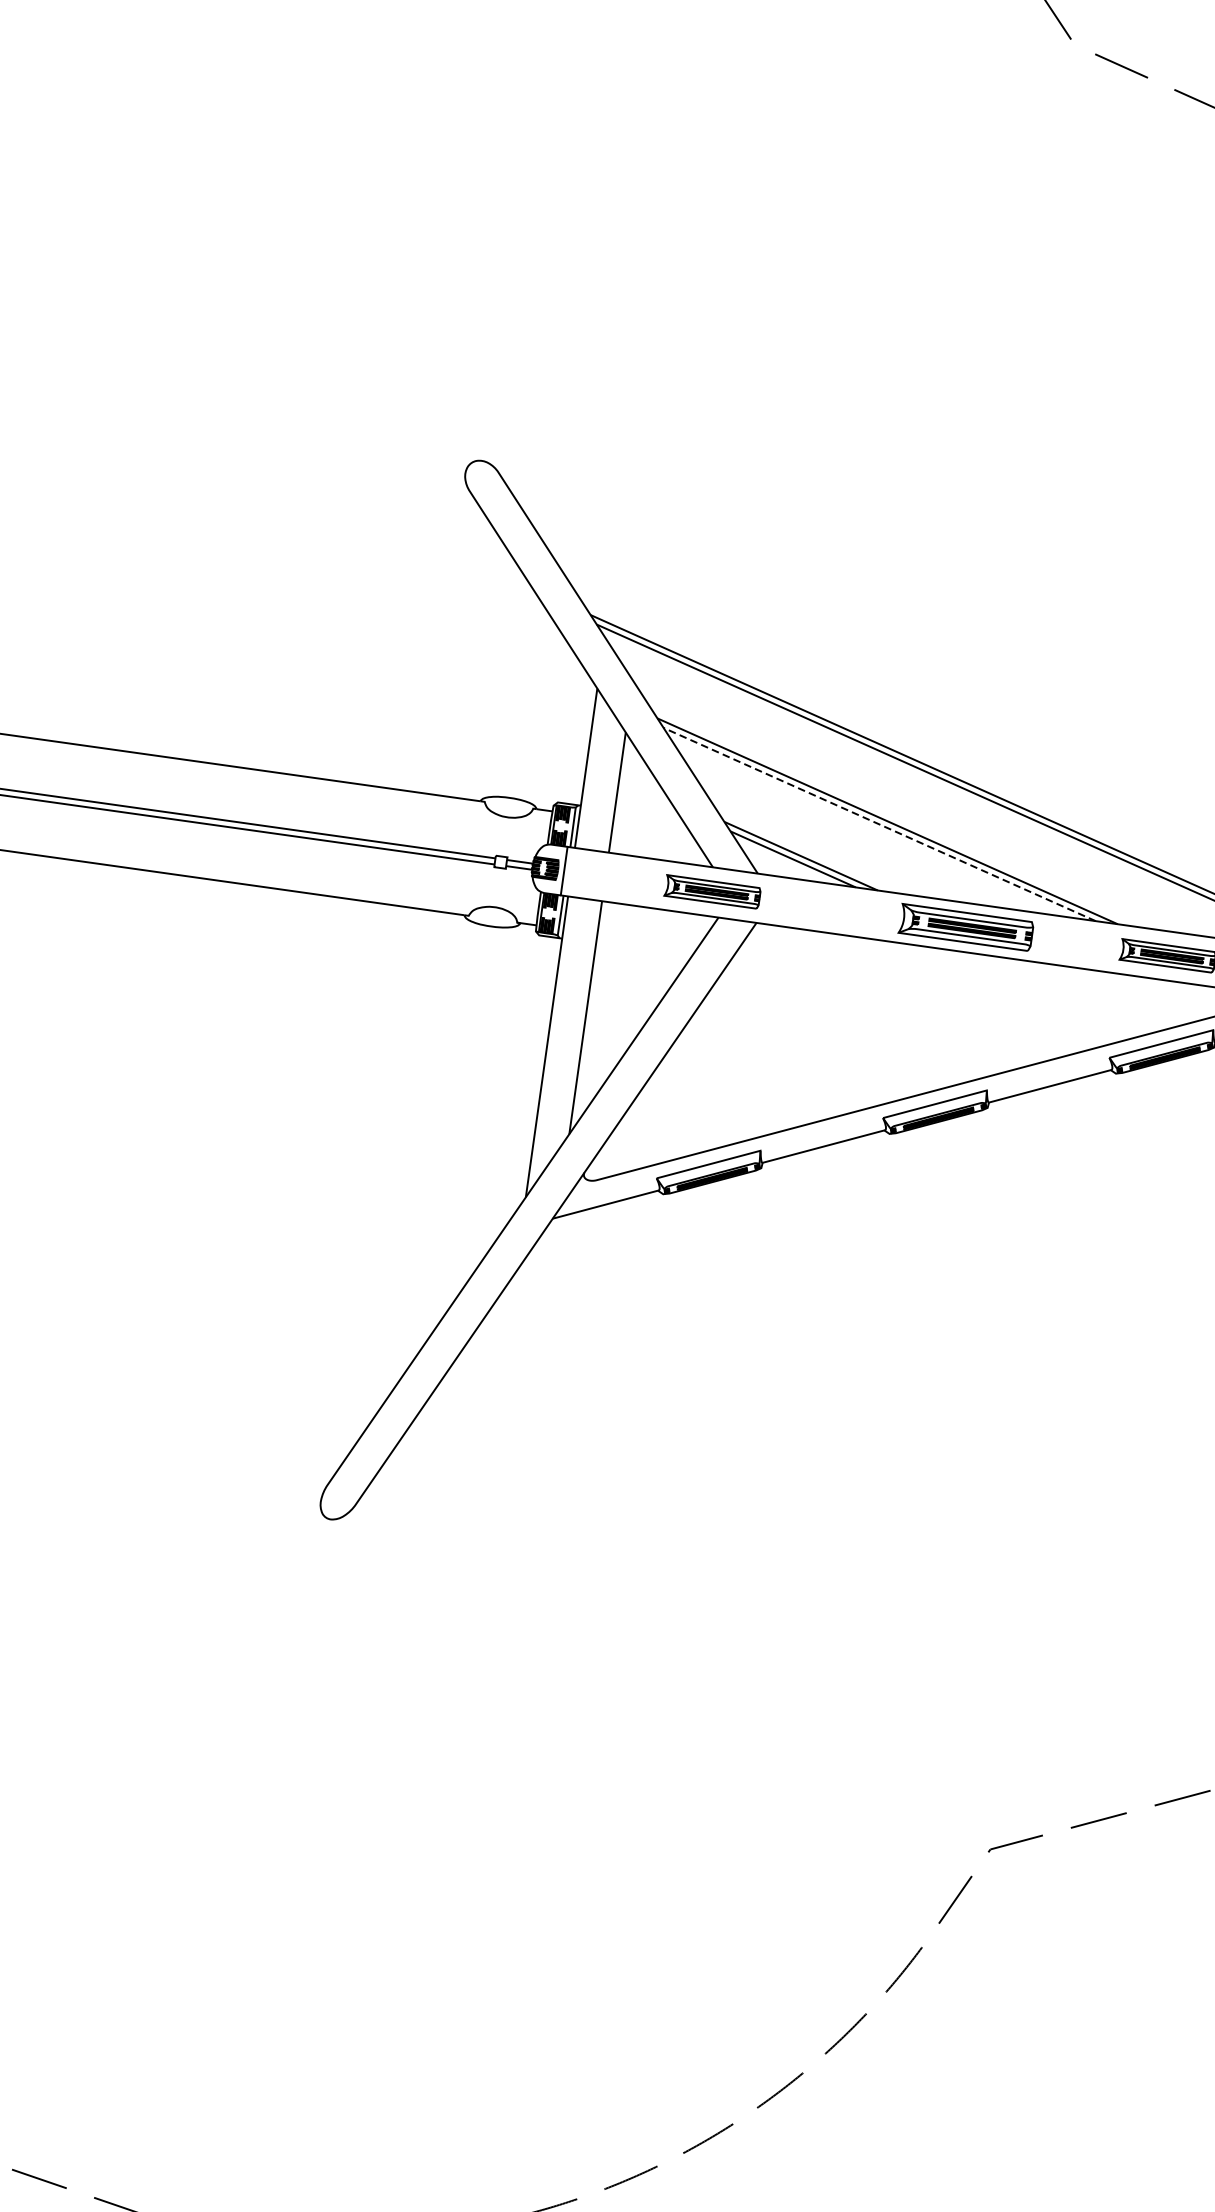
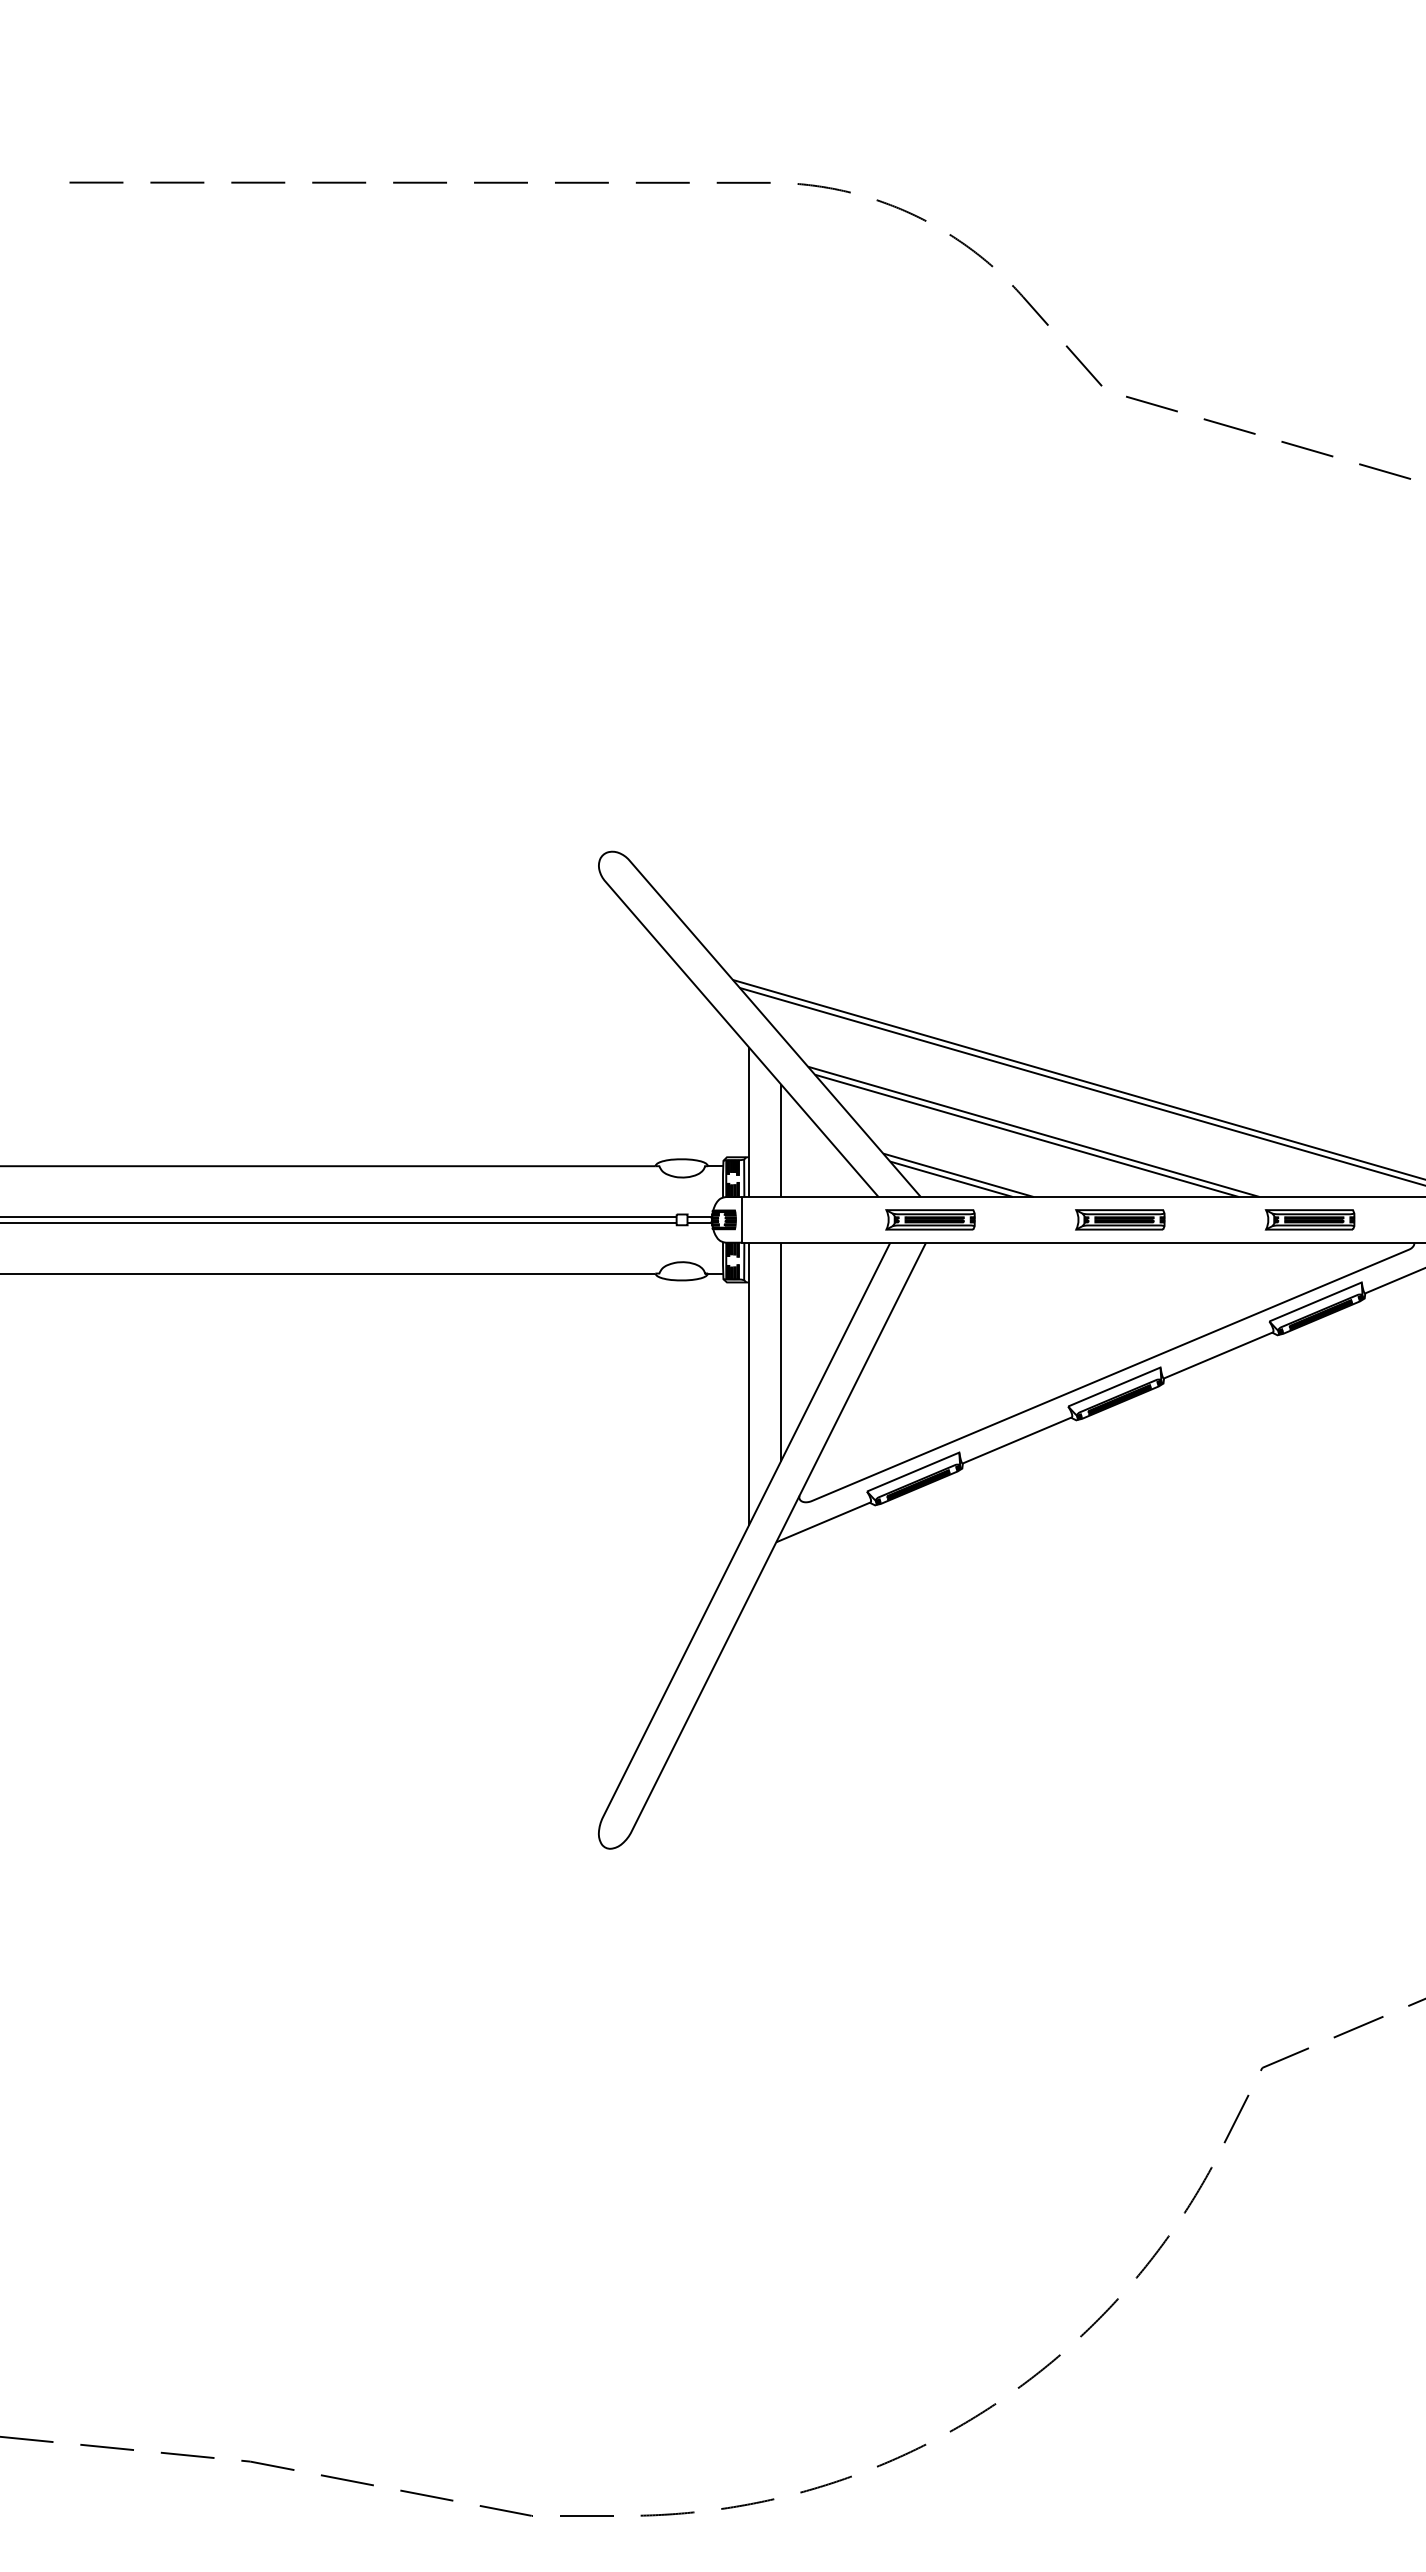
line: (880, 824) -> (1027, 1135), dashed -> solid
part: (712, 891) -> (930, 1219), moved
part: (966, 927) -> (1120, 1219), size x0.71

